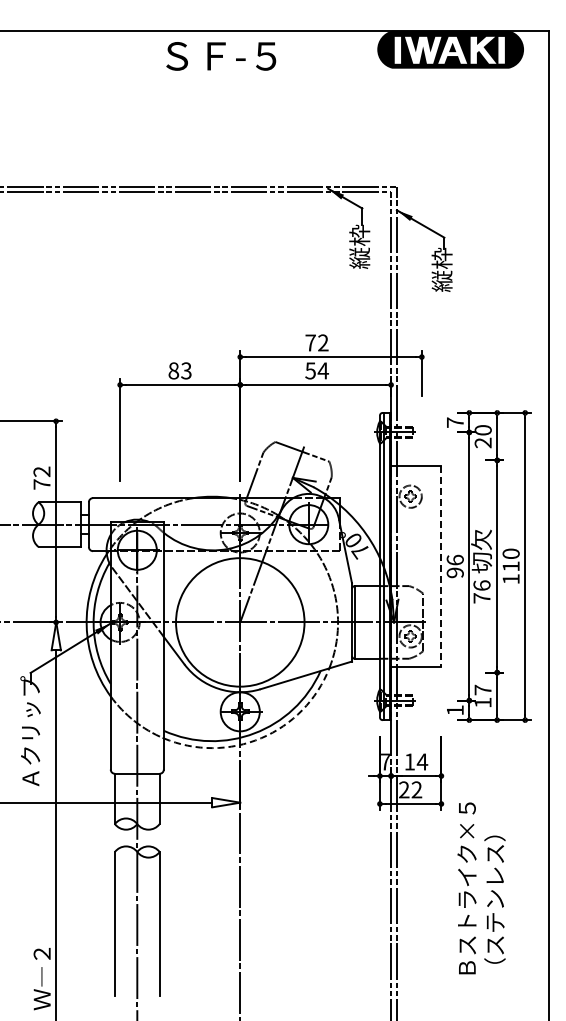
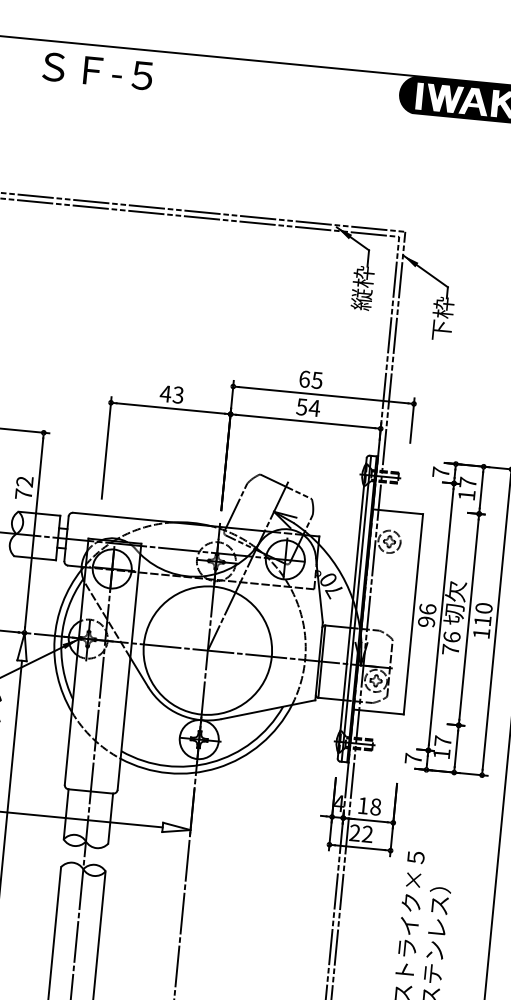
text: (221, 56) -> (98, 71), moved
text: (441, 280) -> (440, 329), 縦枠 -> 下枠
text: (316, 342) -> (310, 379), 72 -> 65
text: (173, 370) -> (165, 393), 83 -> 43
text: (482, 436) -> (466, 488), 20 -> 17
line: (441, 566) -> (413, 614), dashed -> solid
text: (455, 710) -> (413, 758), 1 -> 7
arc: (261, 738) -> (217, 768), dashed -> solid
text: (386, 761) -> (340, 803), 7 -> 4
text: (422, 761) -> (375, 806), 14 -> 18

